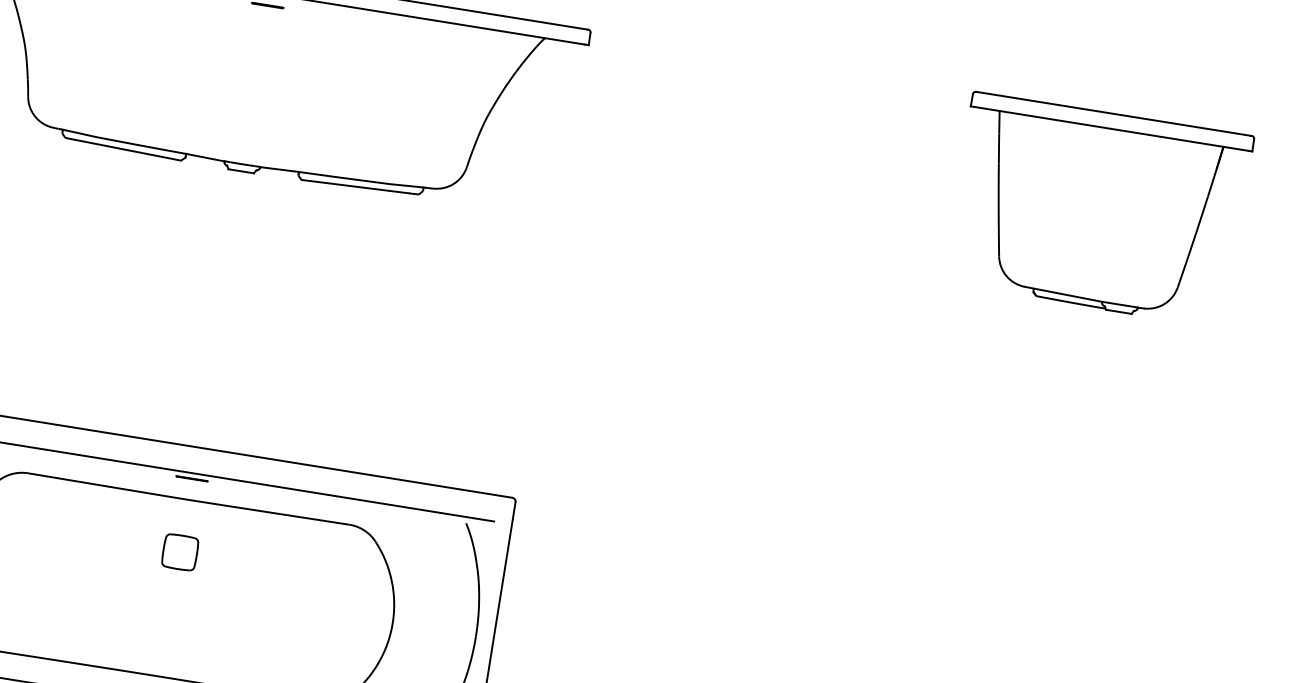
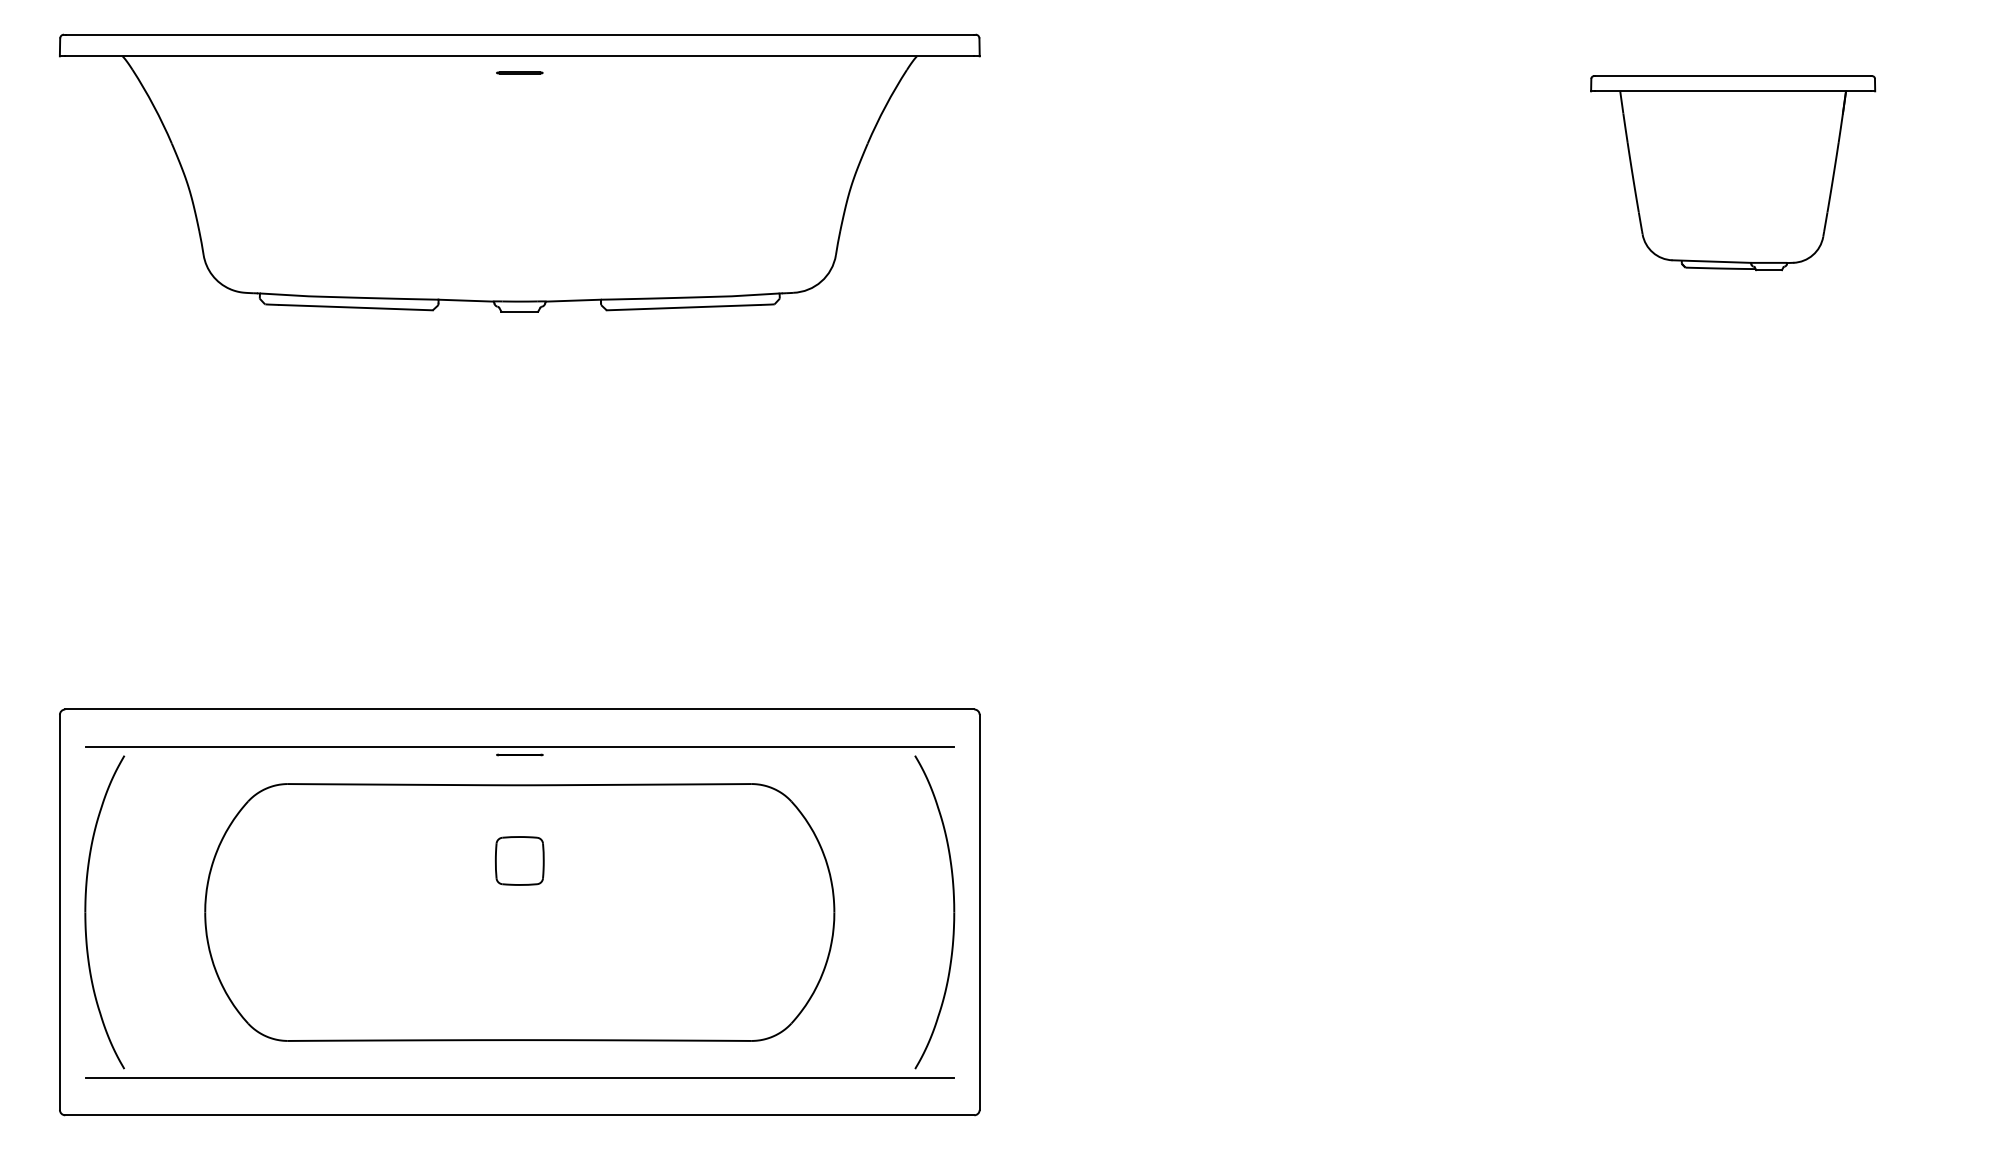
part: (1098, 209) -> (1732, 172), size x0.7

